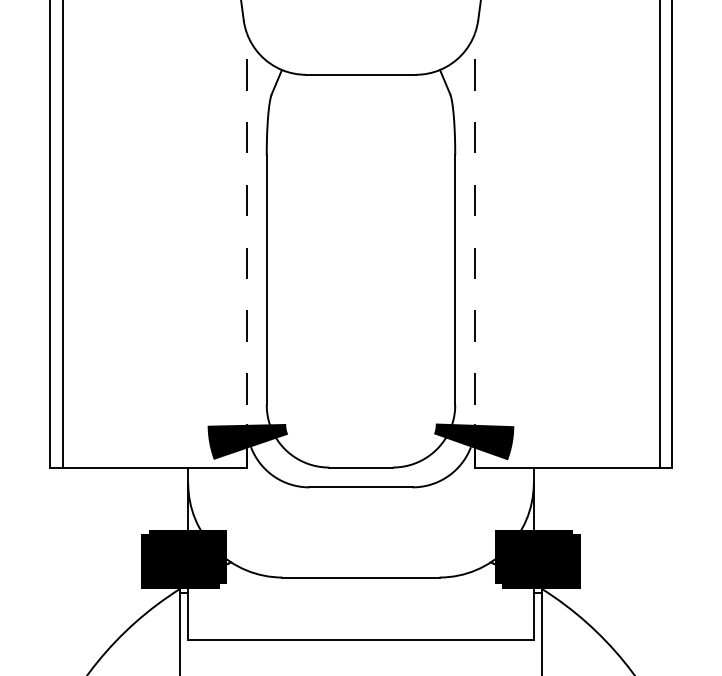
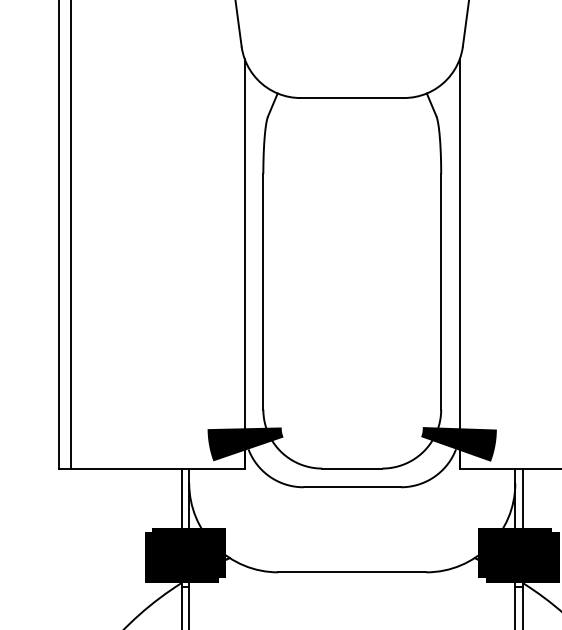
line: (246, 249) -> (244, 262), dashed -> solid
line: (475, 249) -> (460, 262), dashed -> solid
line: (180, 500) -> (181, 499), added
line: (541, 500) -> (522, 499), added

